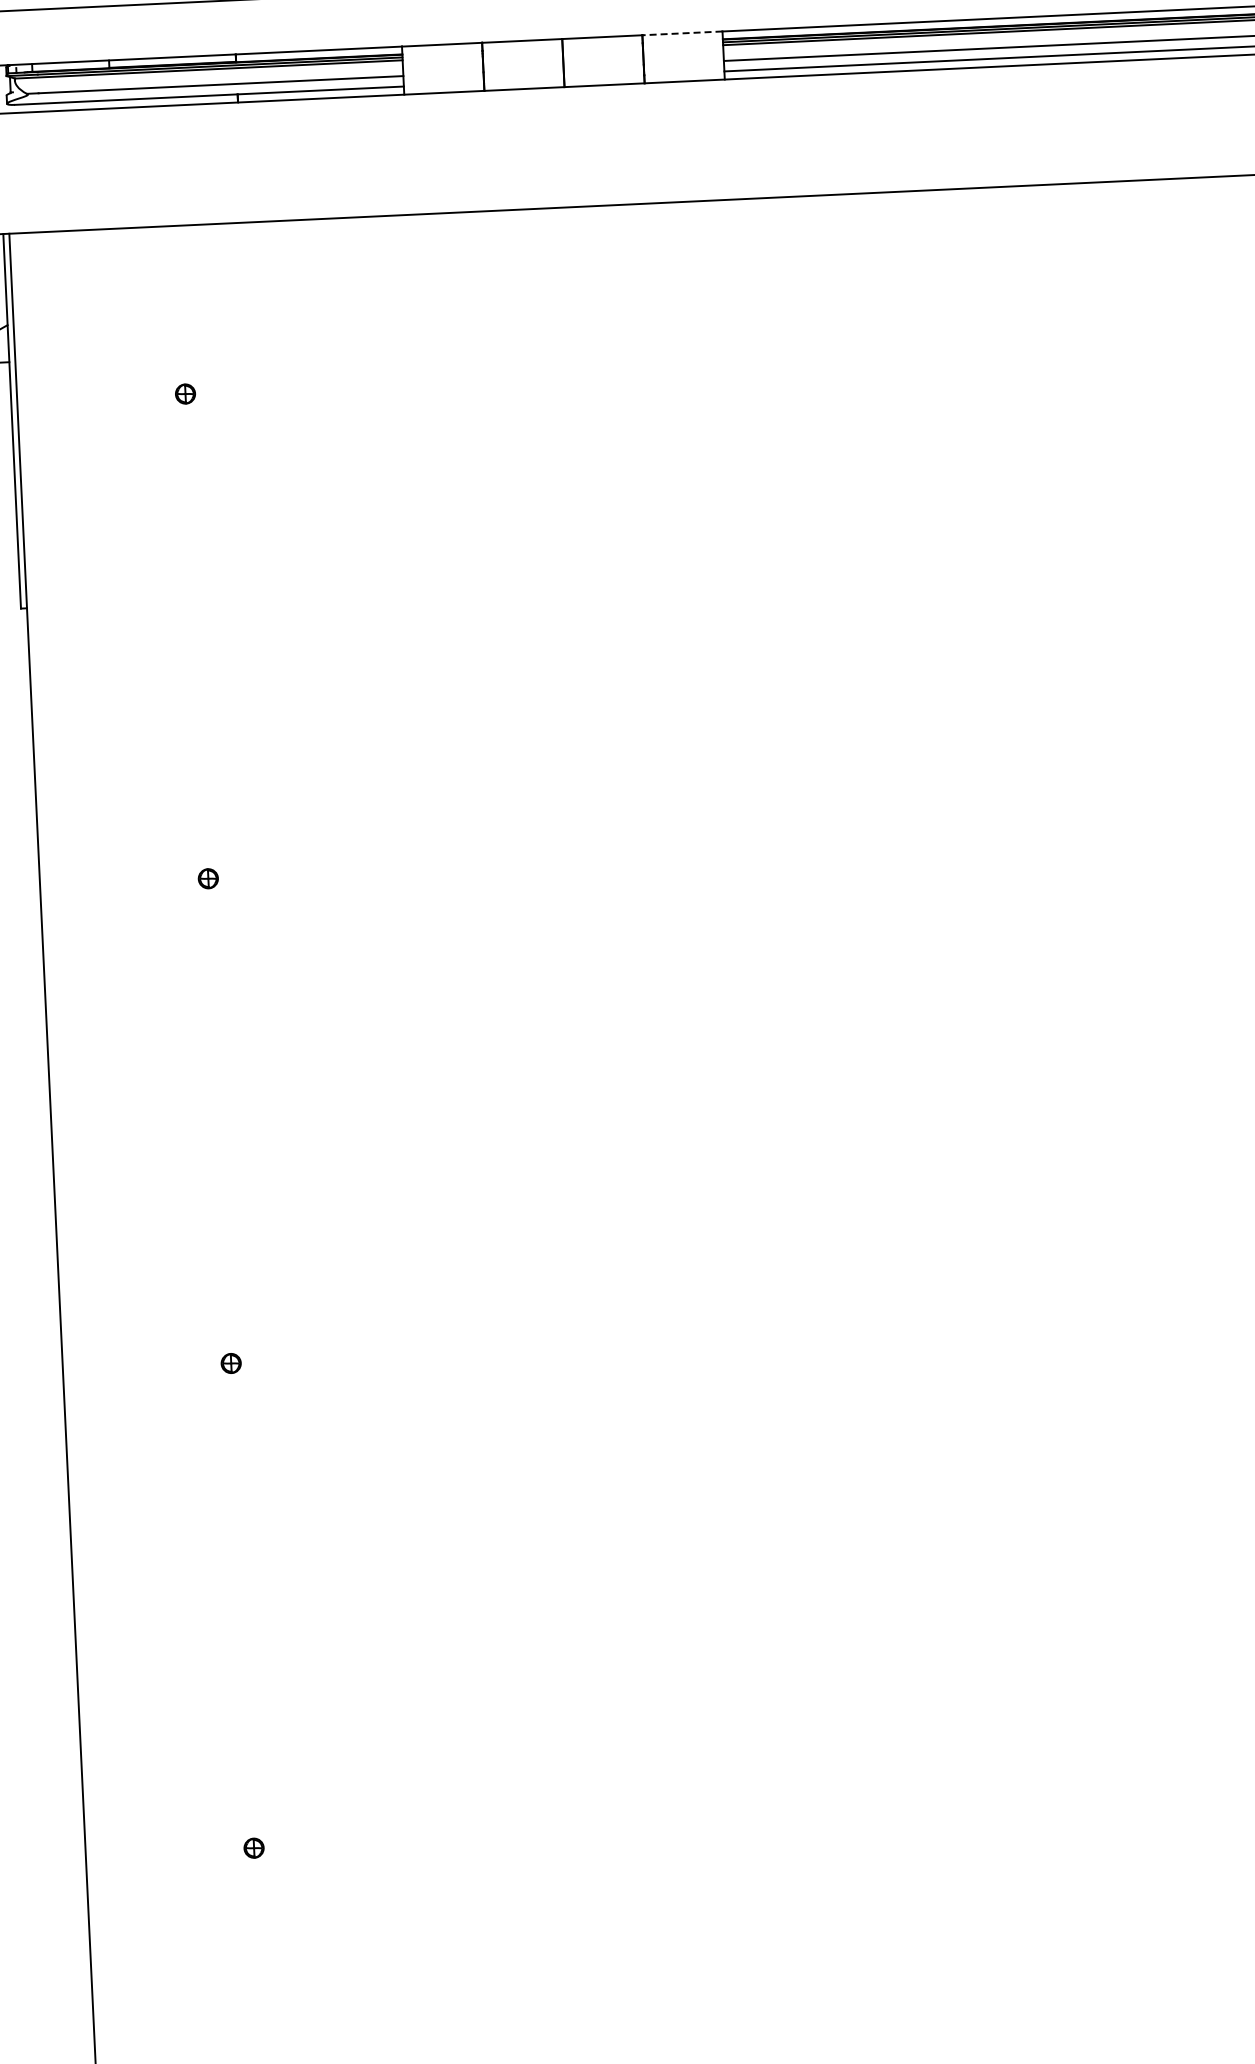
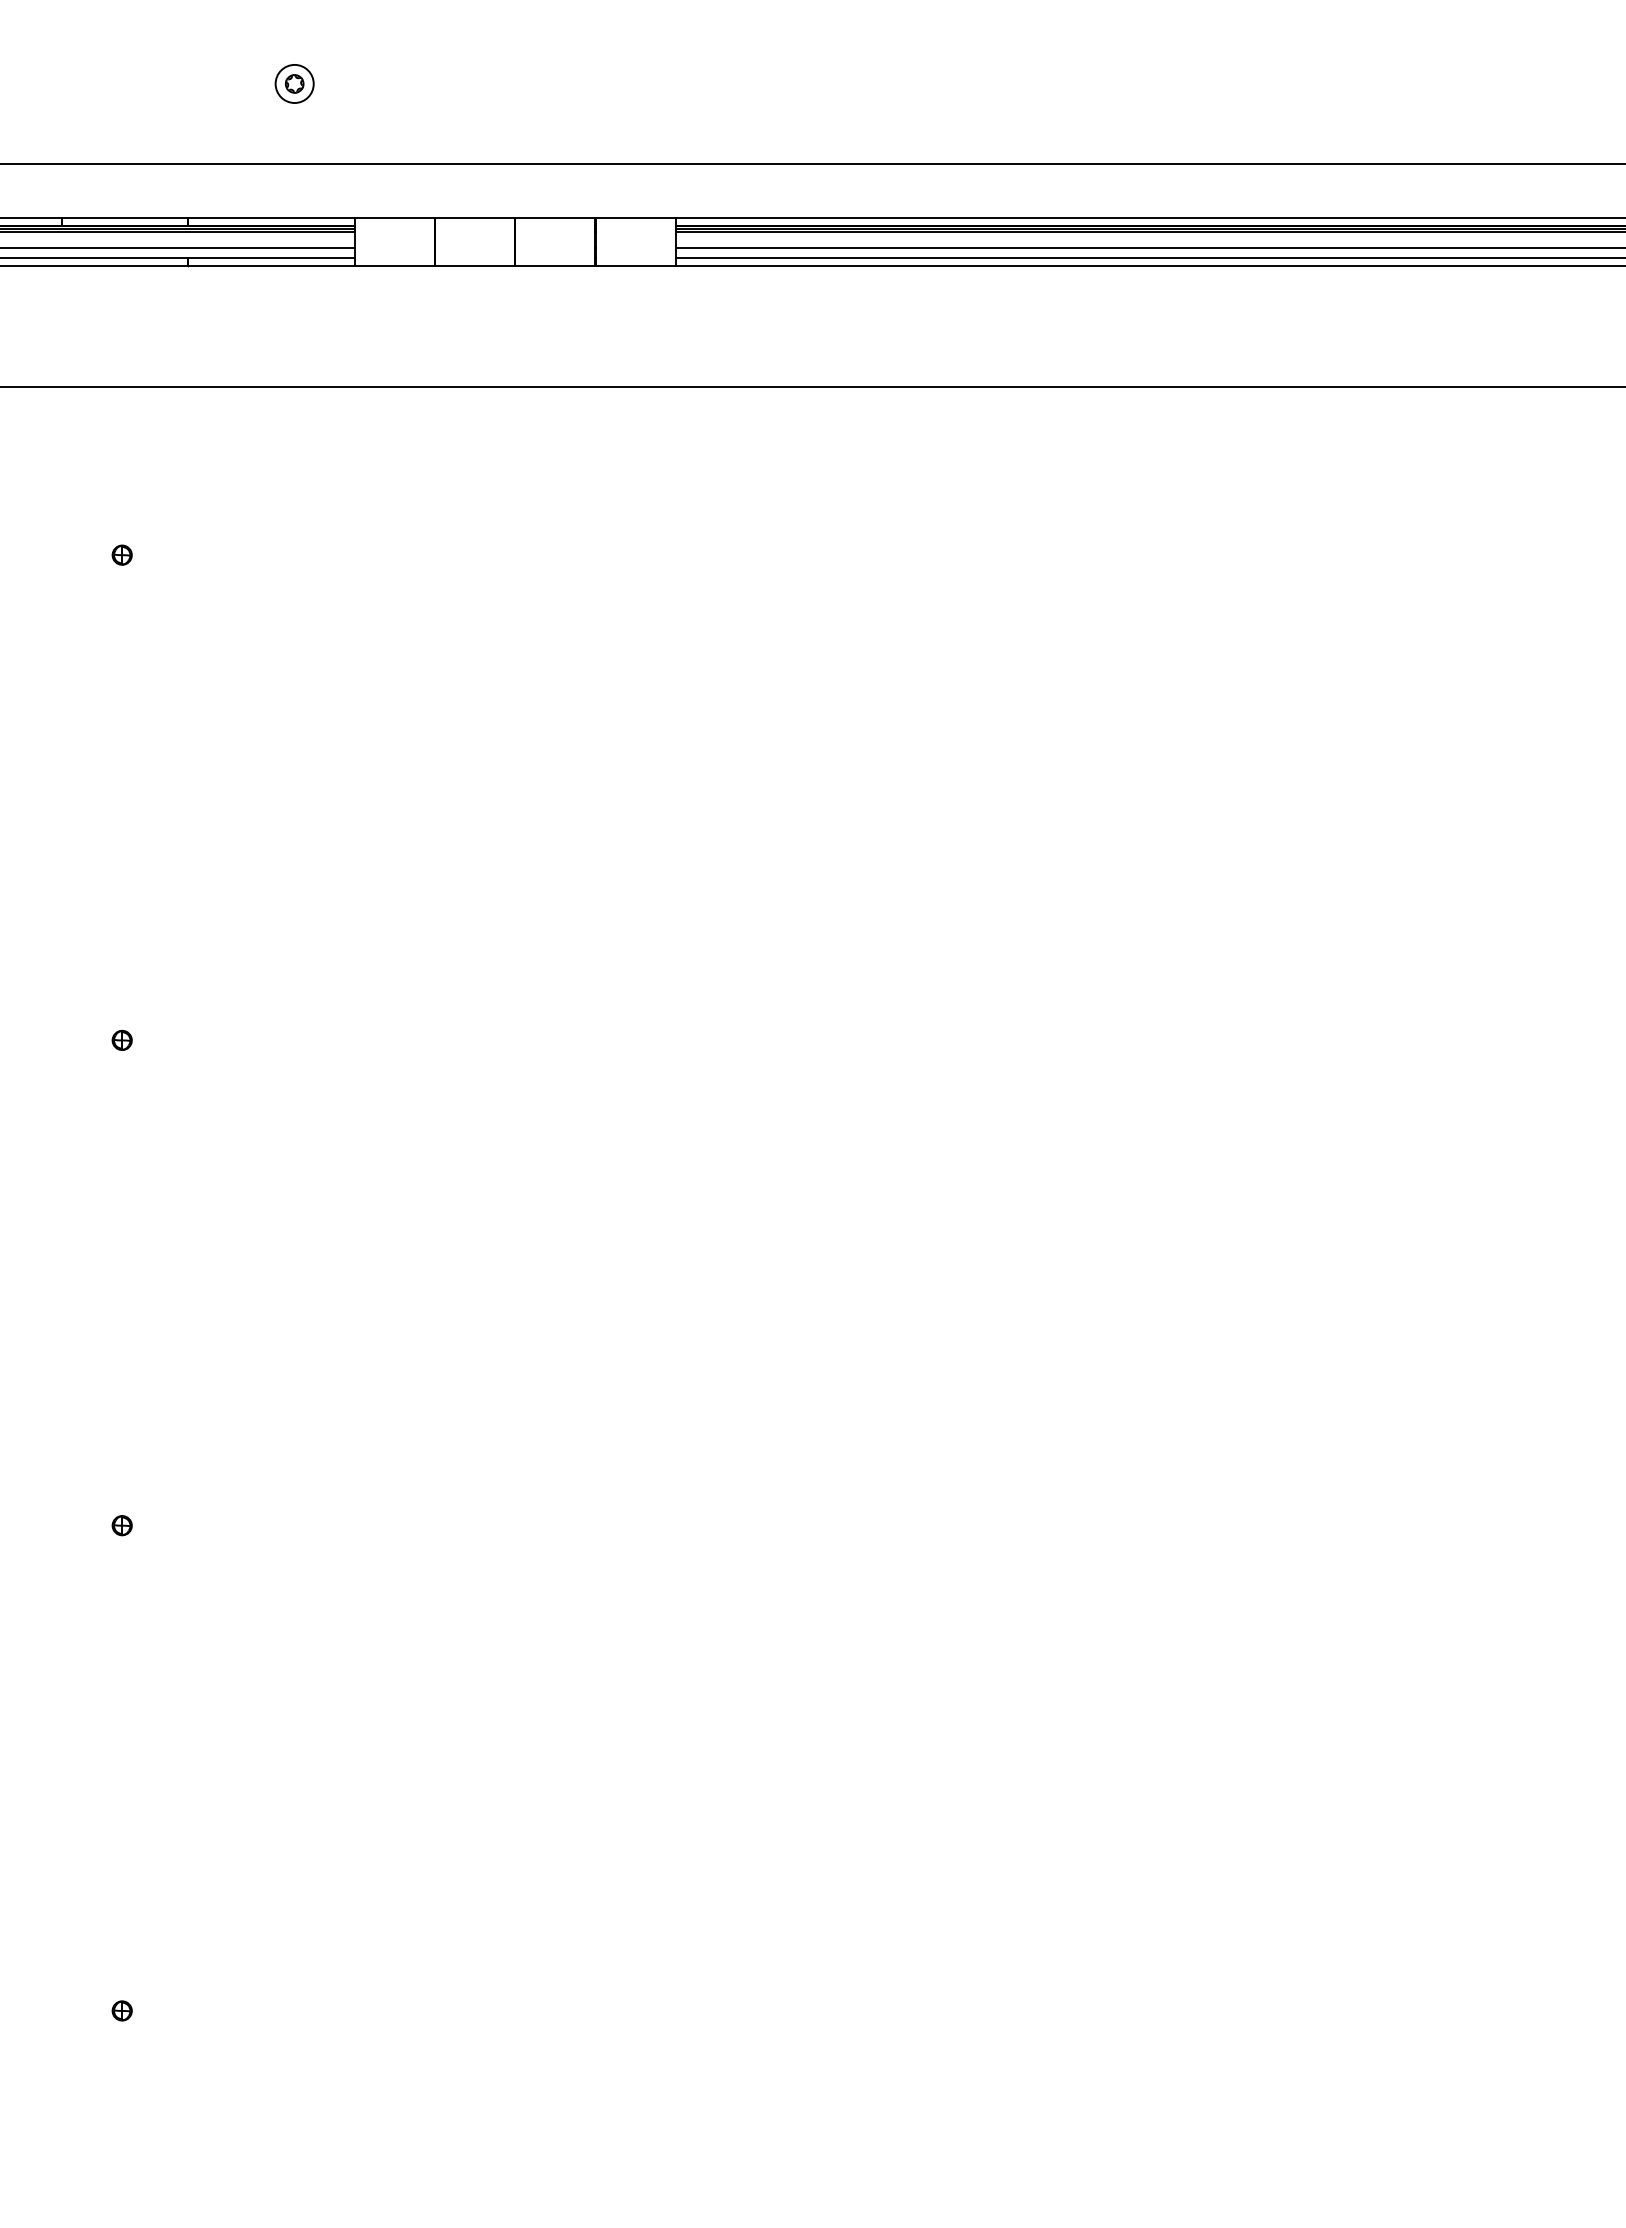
line: (682, 33) -> (635, 218), dashed -> solid

